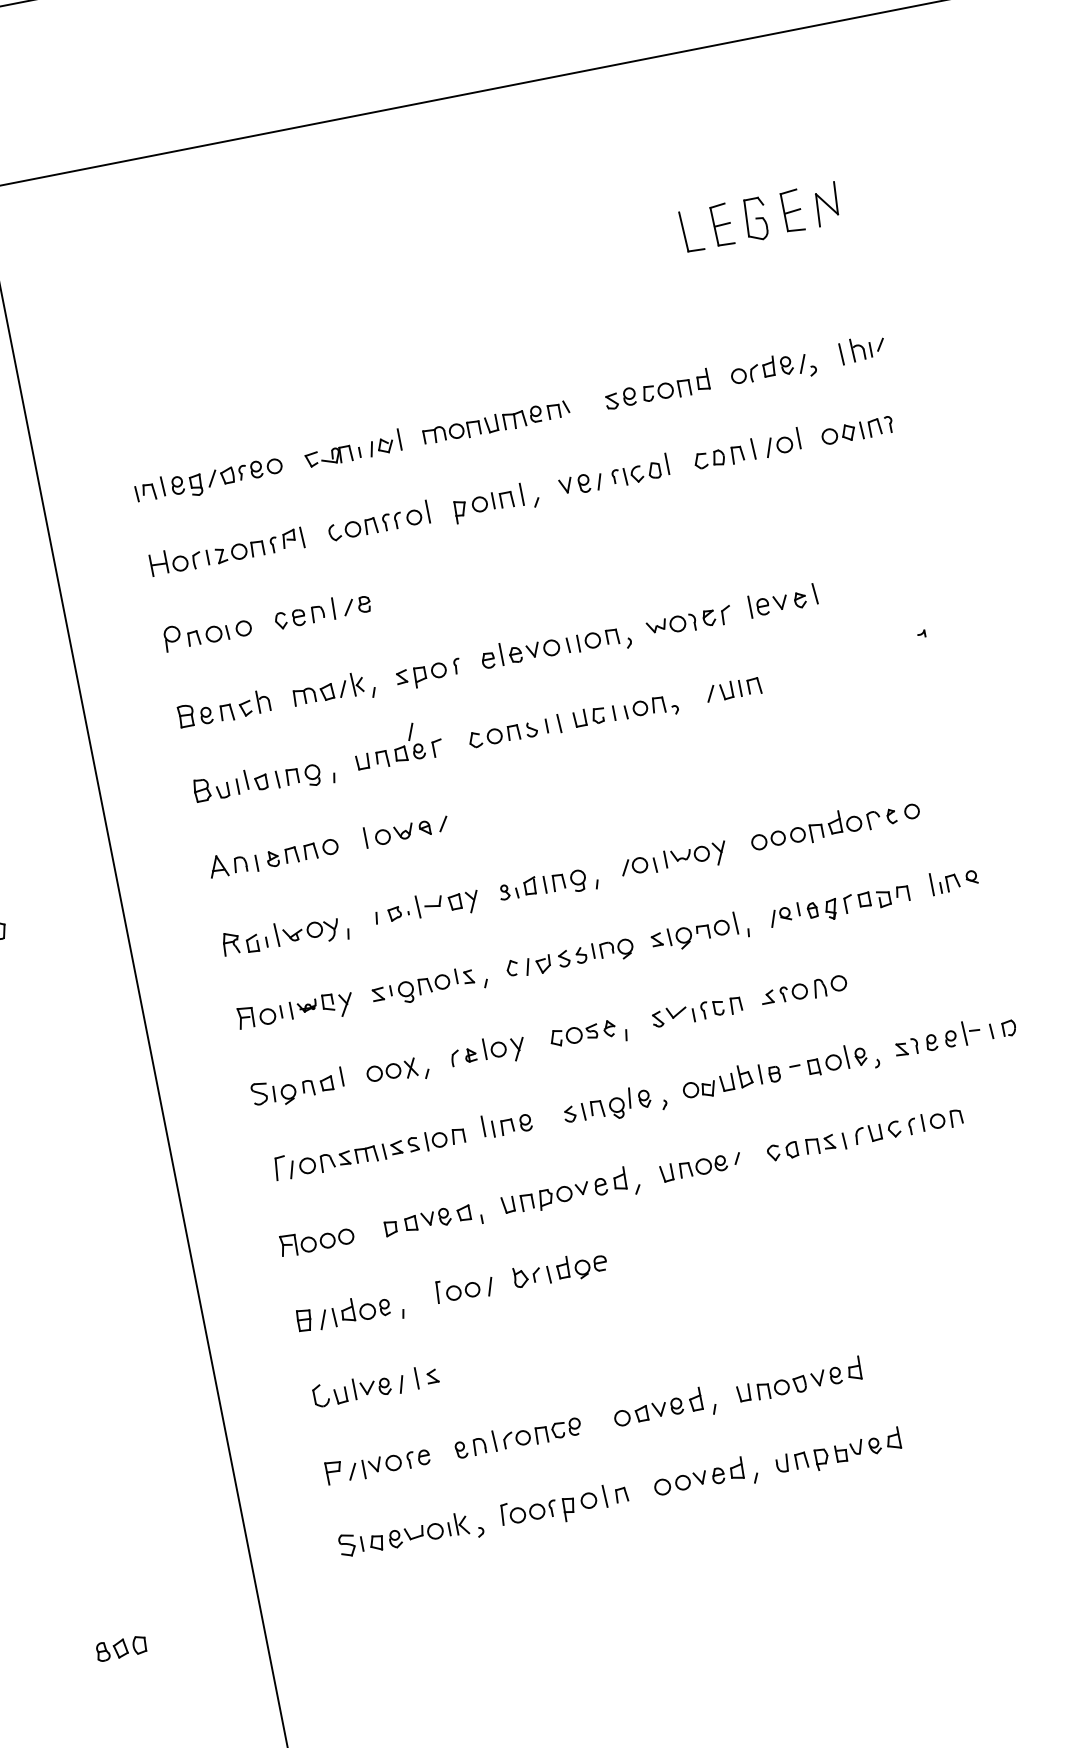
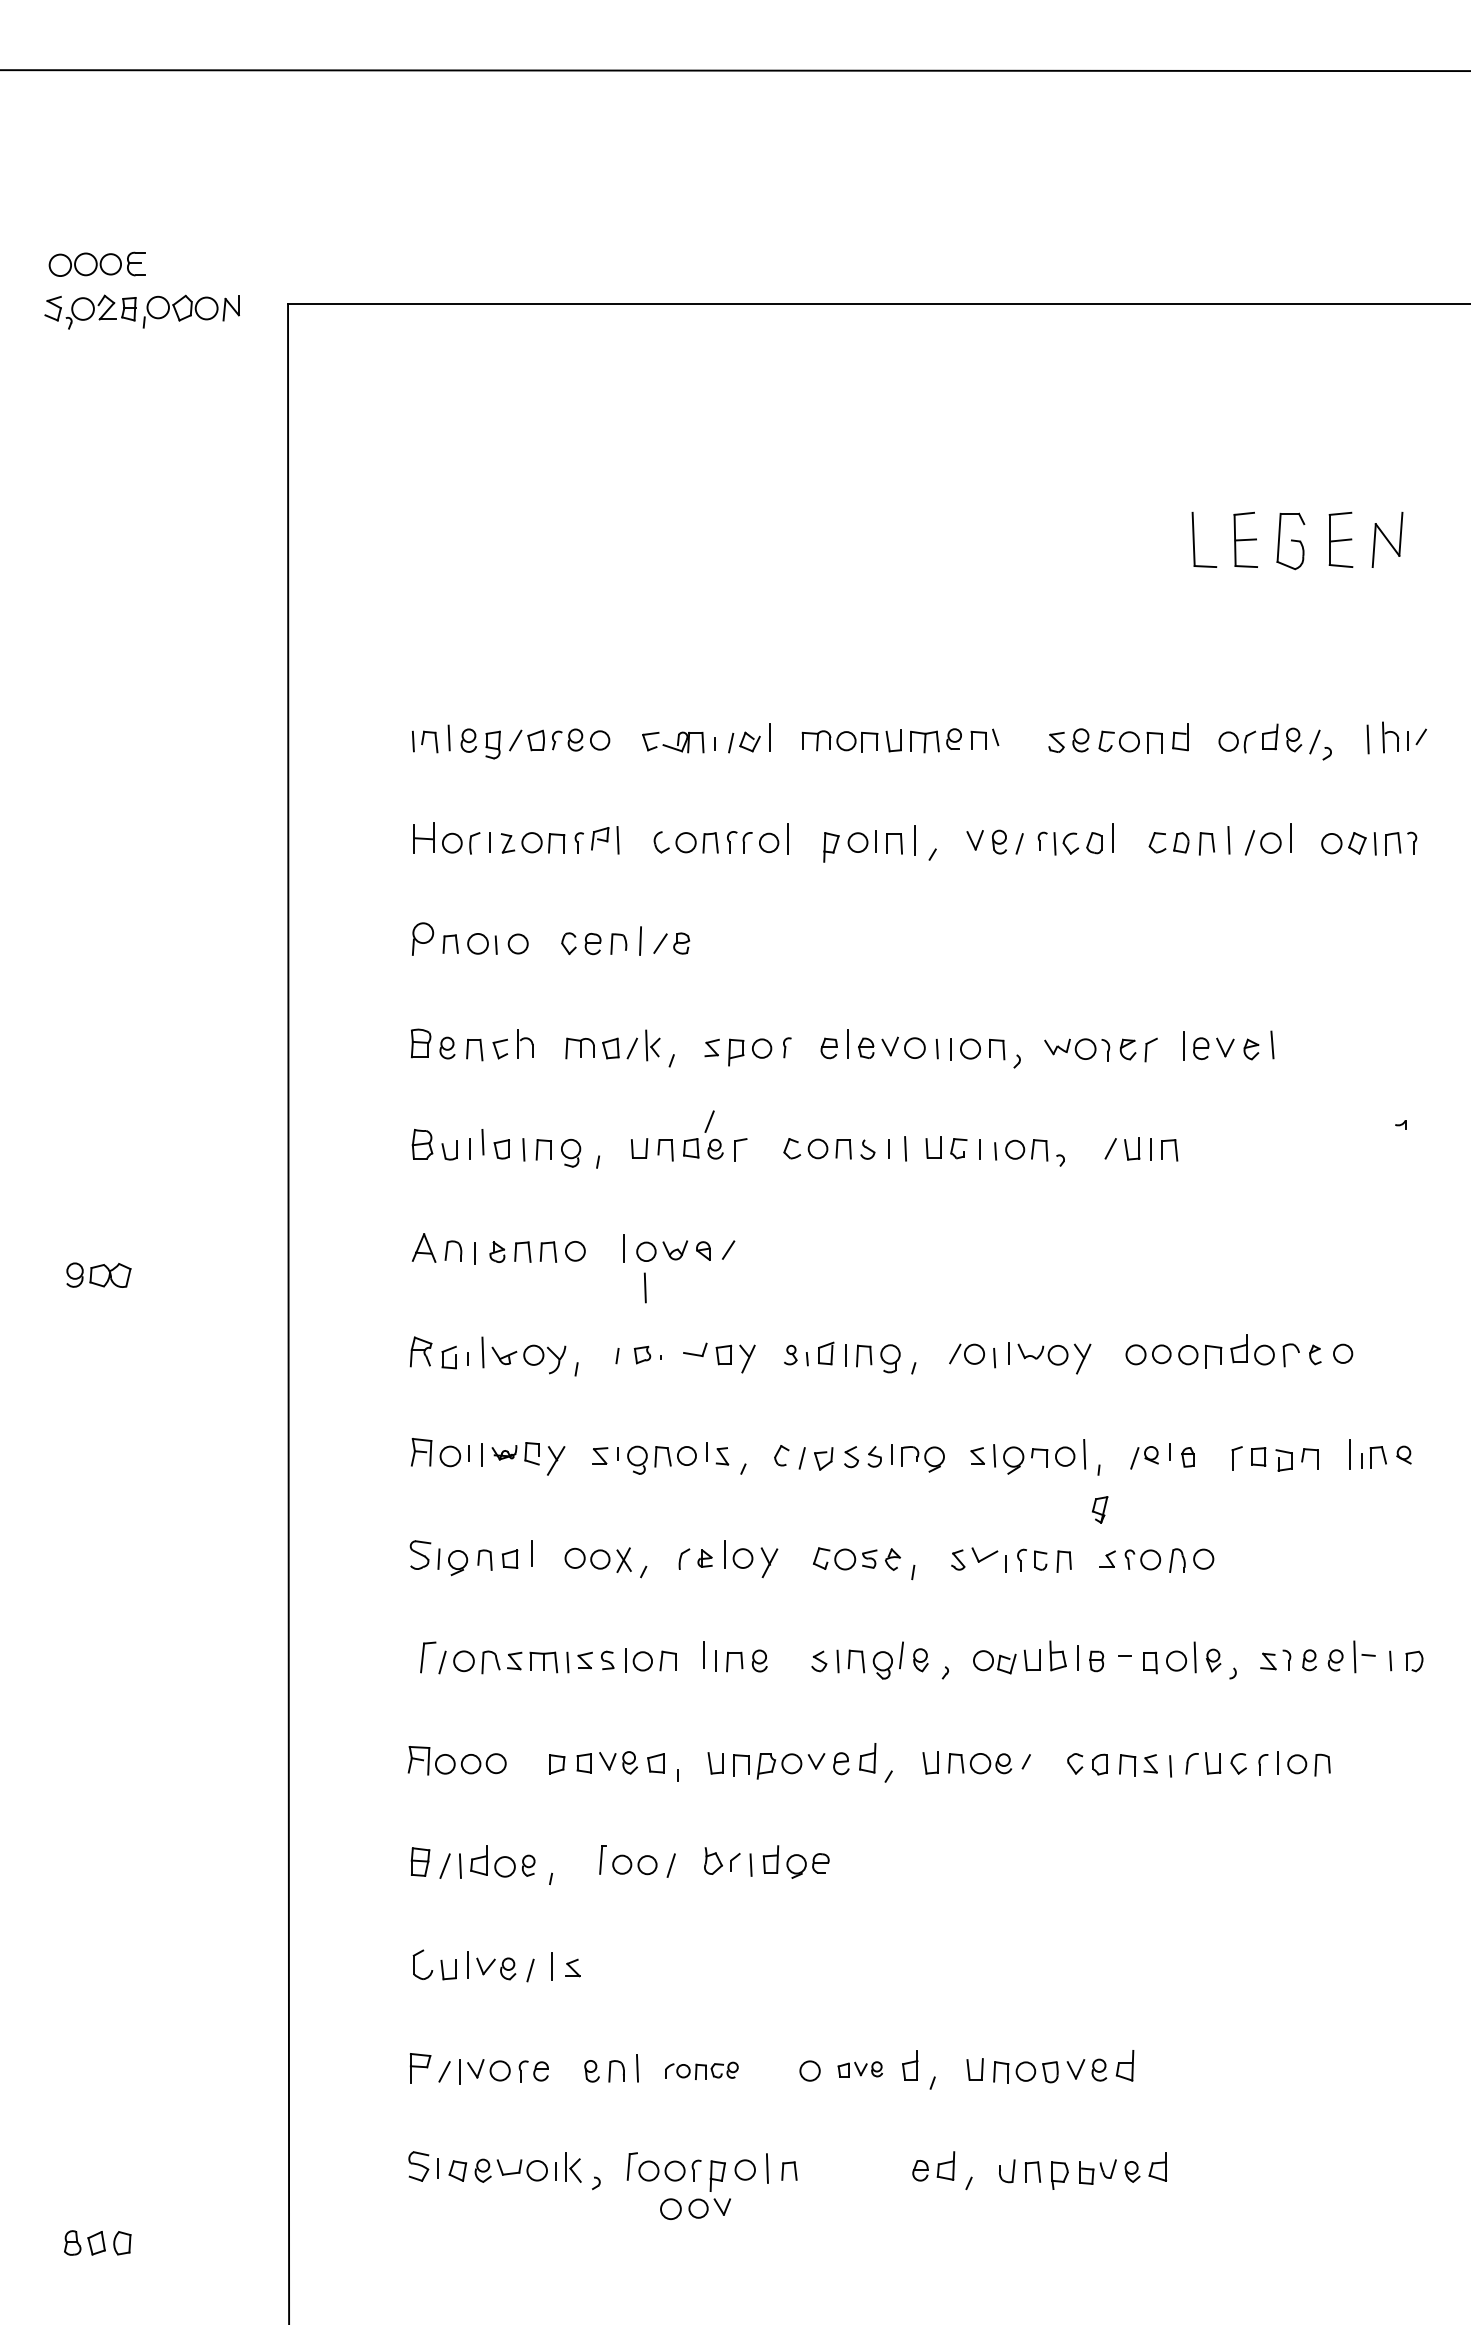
line: (417, 906) -> (644, 1287), moved
part: (831, 909) -> (1099, 1509), moved
part: (659, 1409) -> (860, 2069), size x0.7
part: (542, 1433) -> (701, 2070), size x0.7
part: (680, 1483) -> (695, 2208), moved

